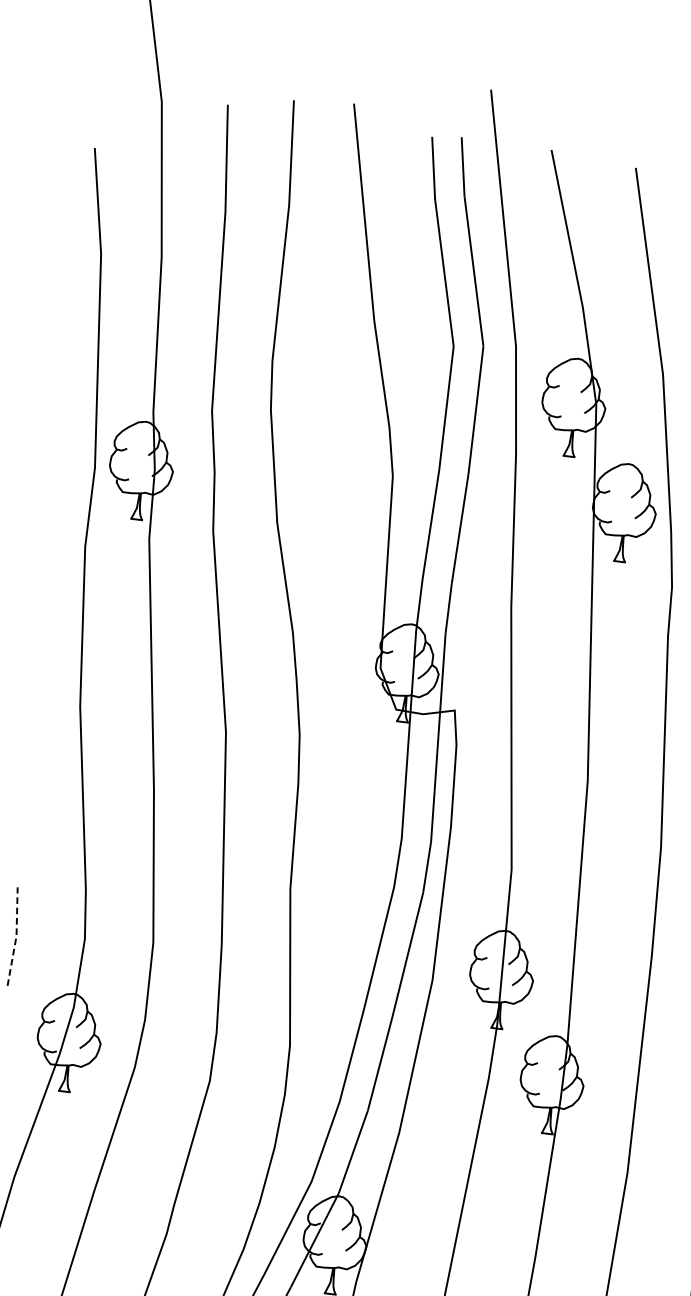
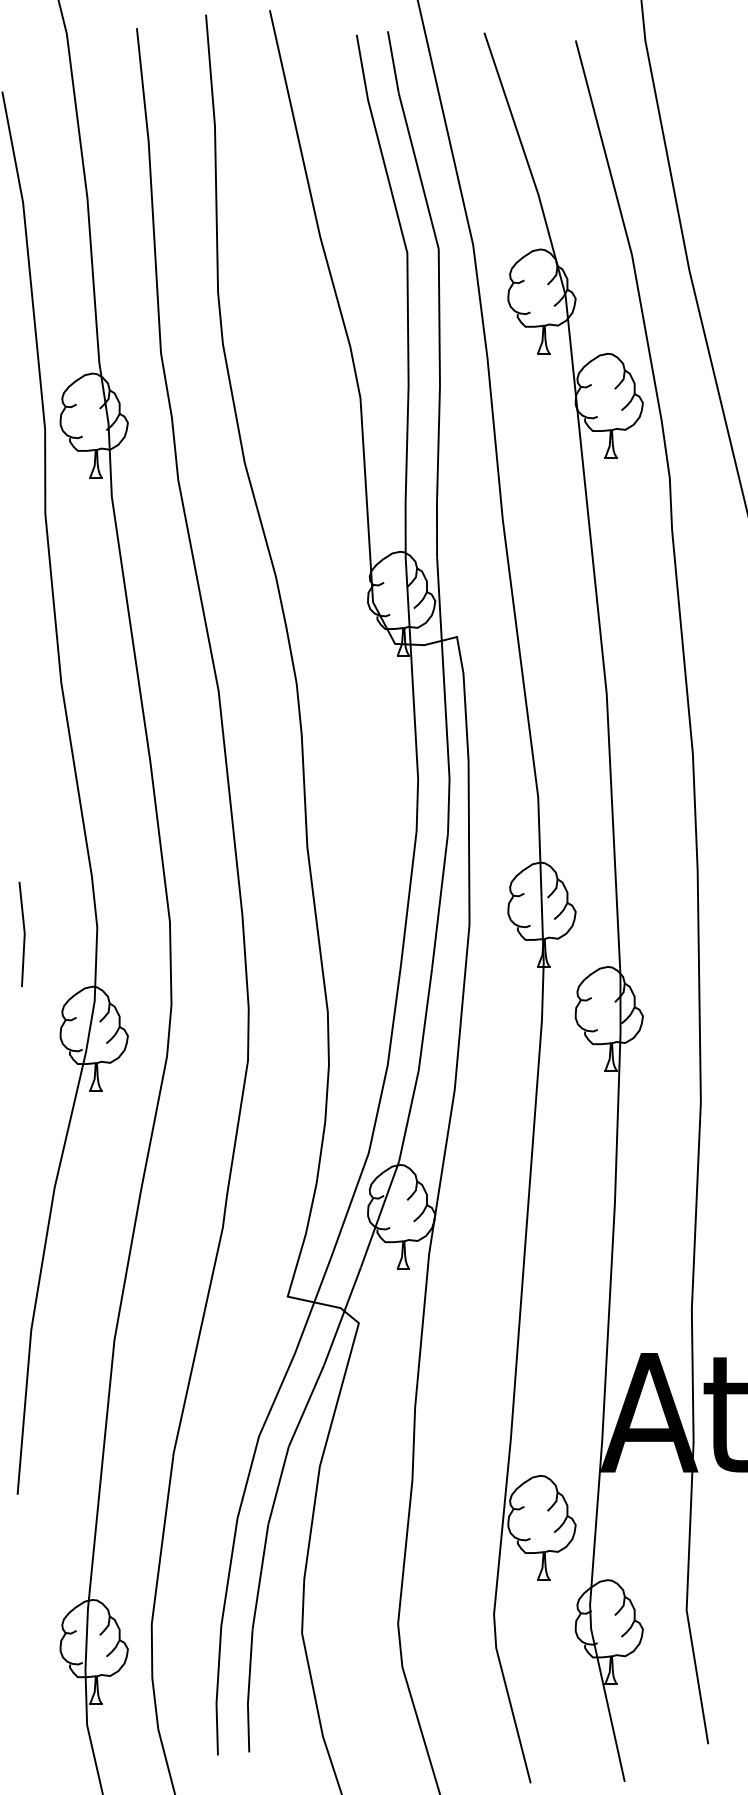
line: (16, 936) -> (24, 933), dashed -> solid

